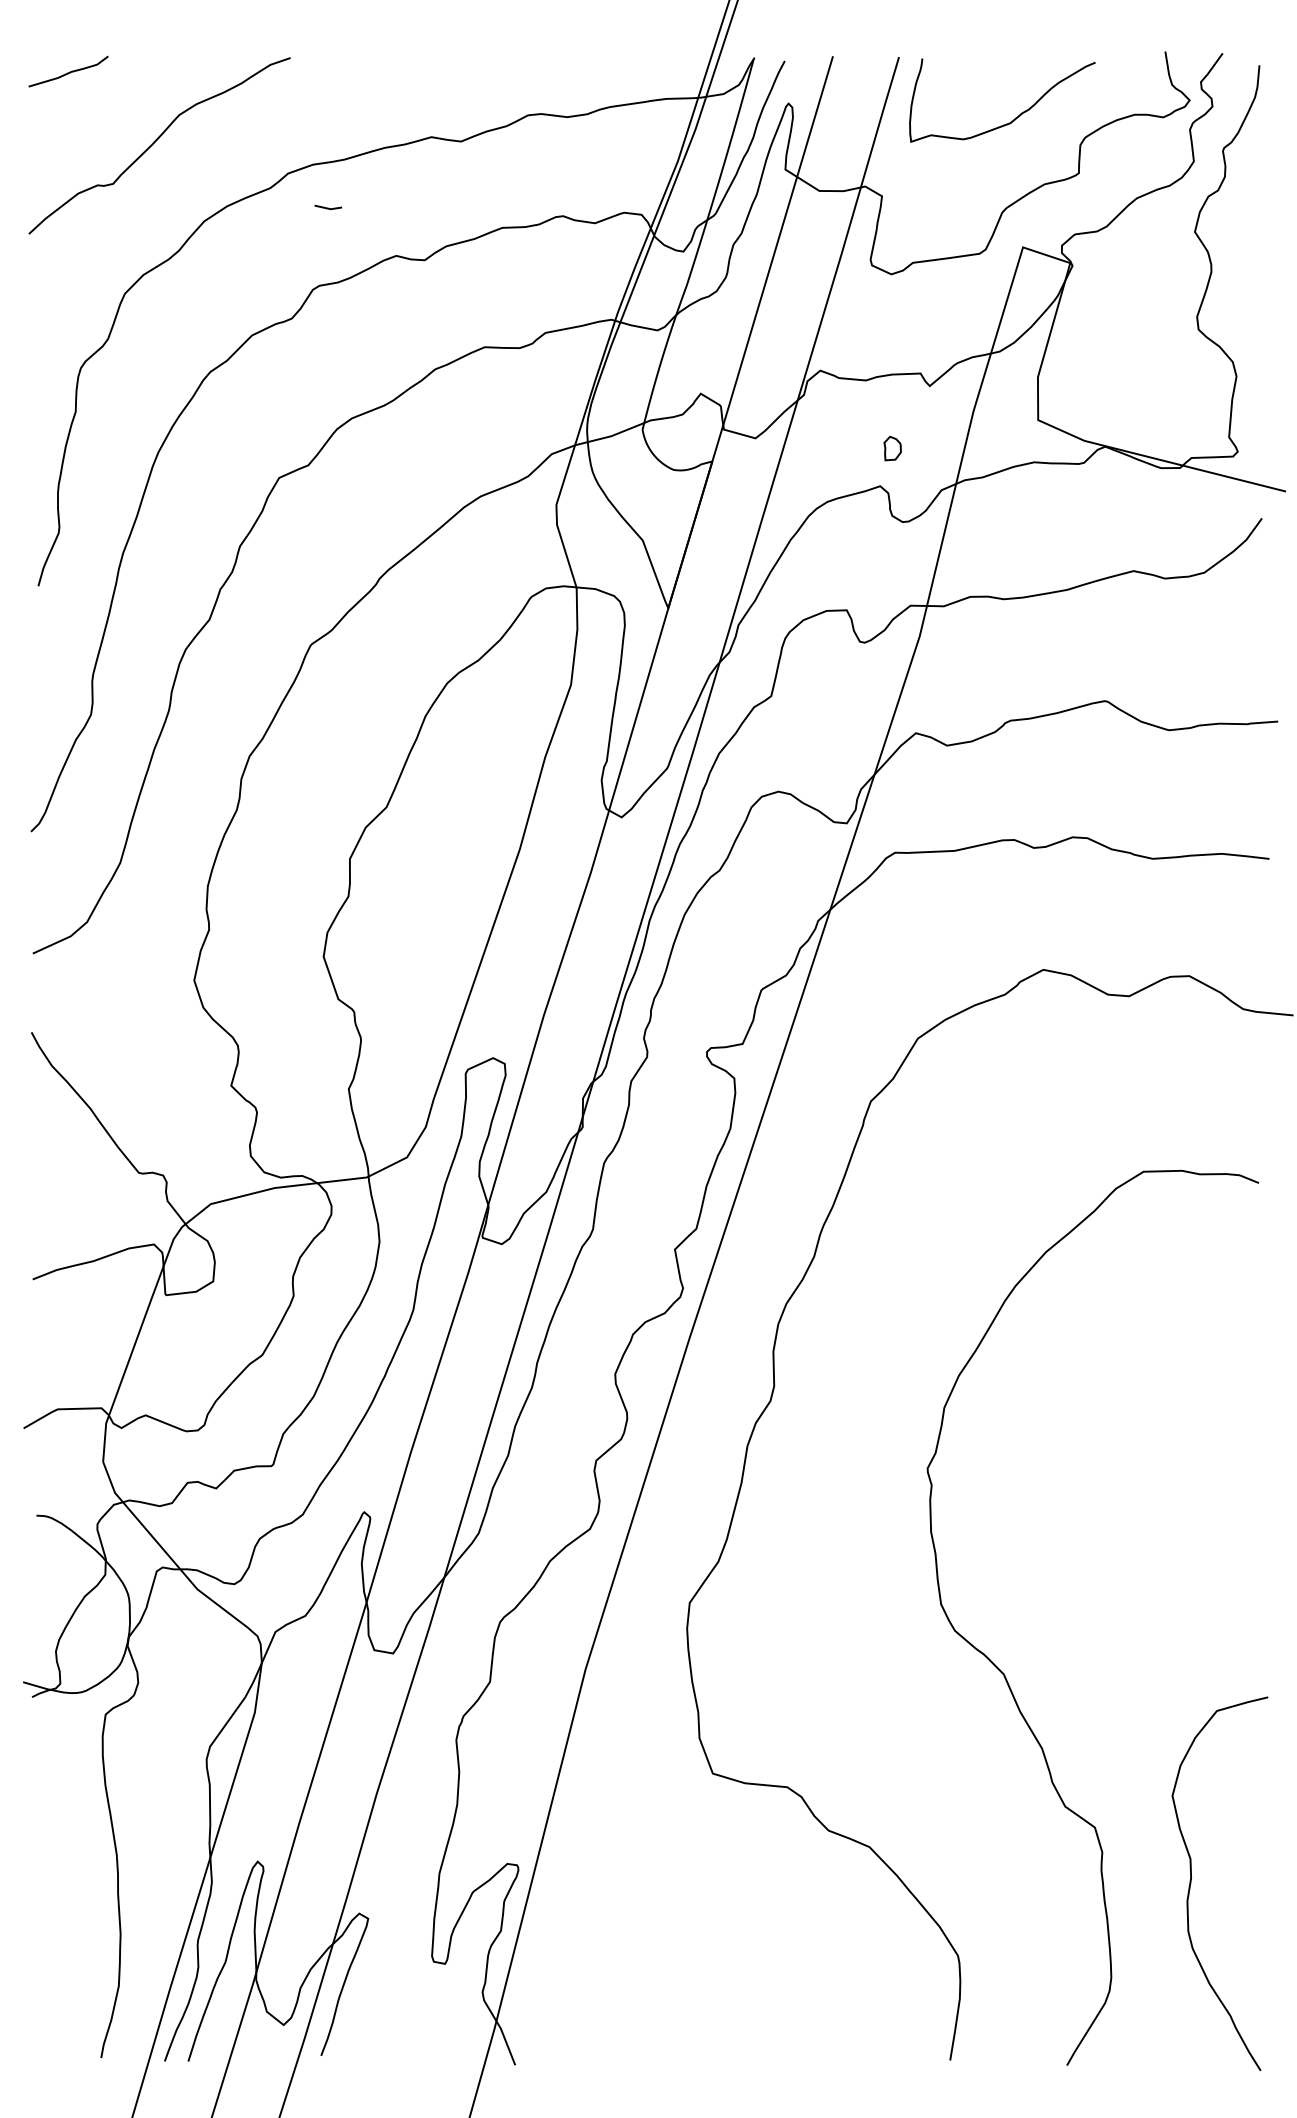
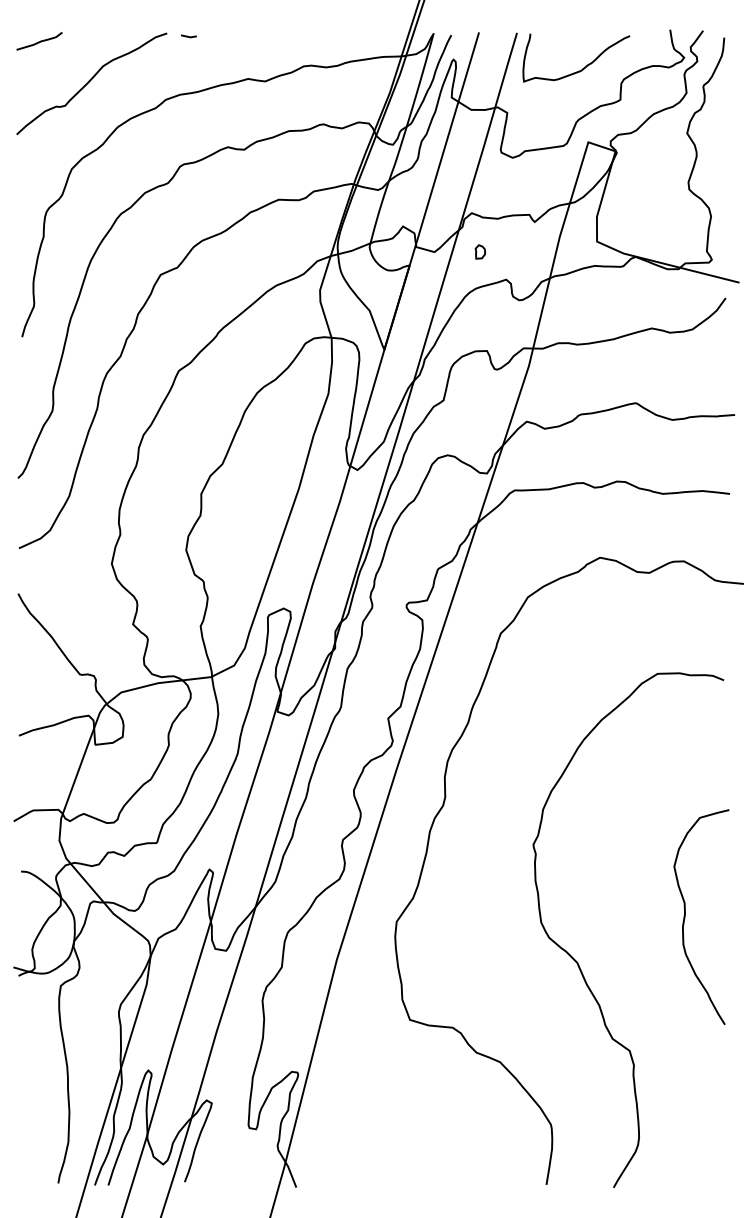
line: (327, 207) -> (188, 36), moved
part: (891, 447) -> (479, 251), moved
curve: (1191, 1882) -> (685, 916), moved

